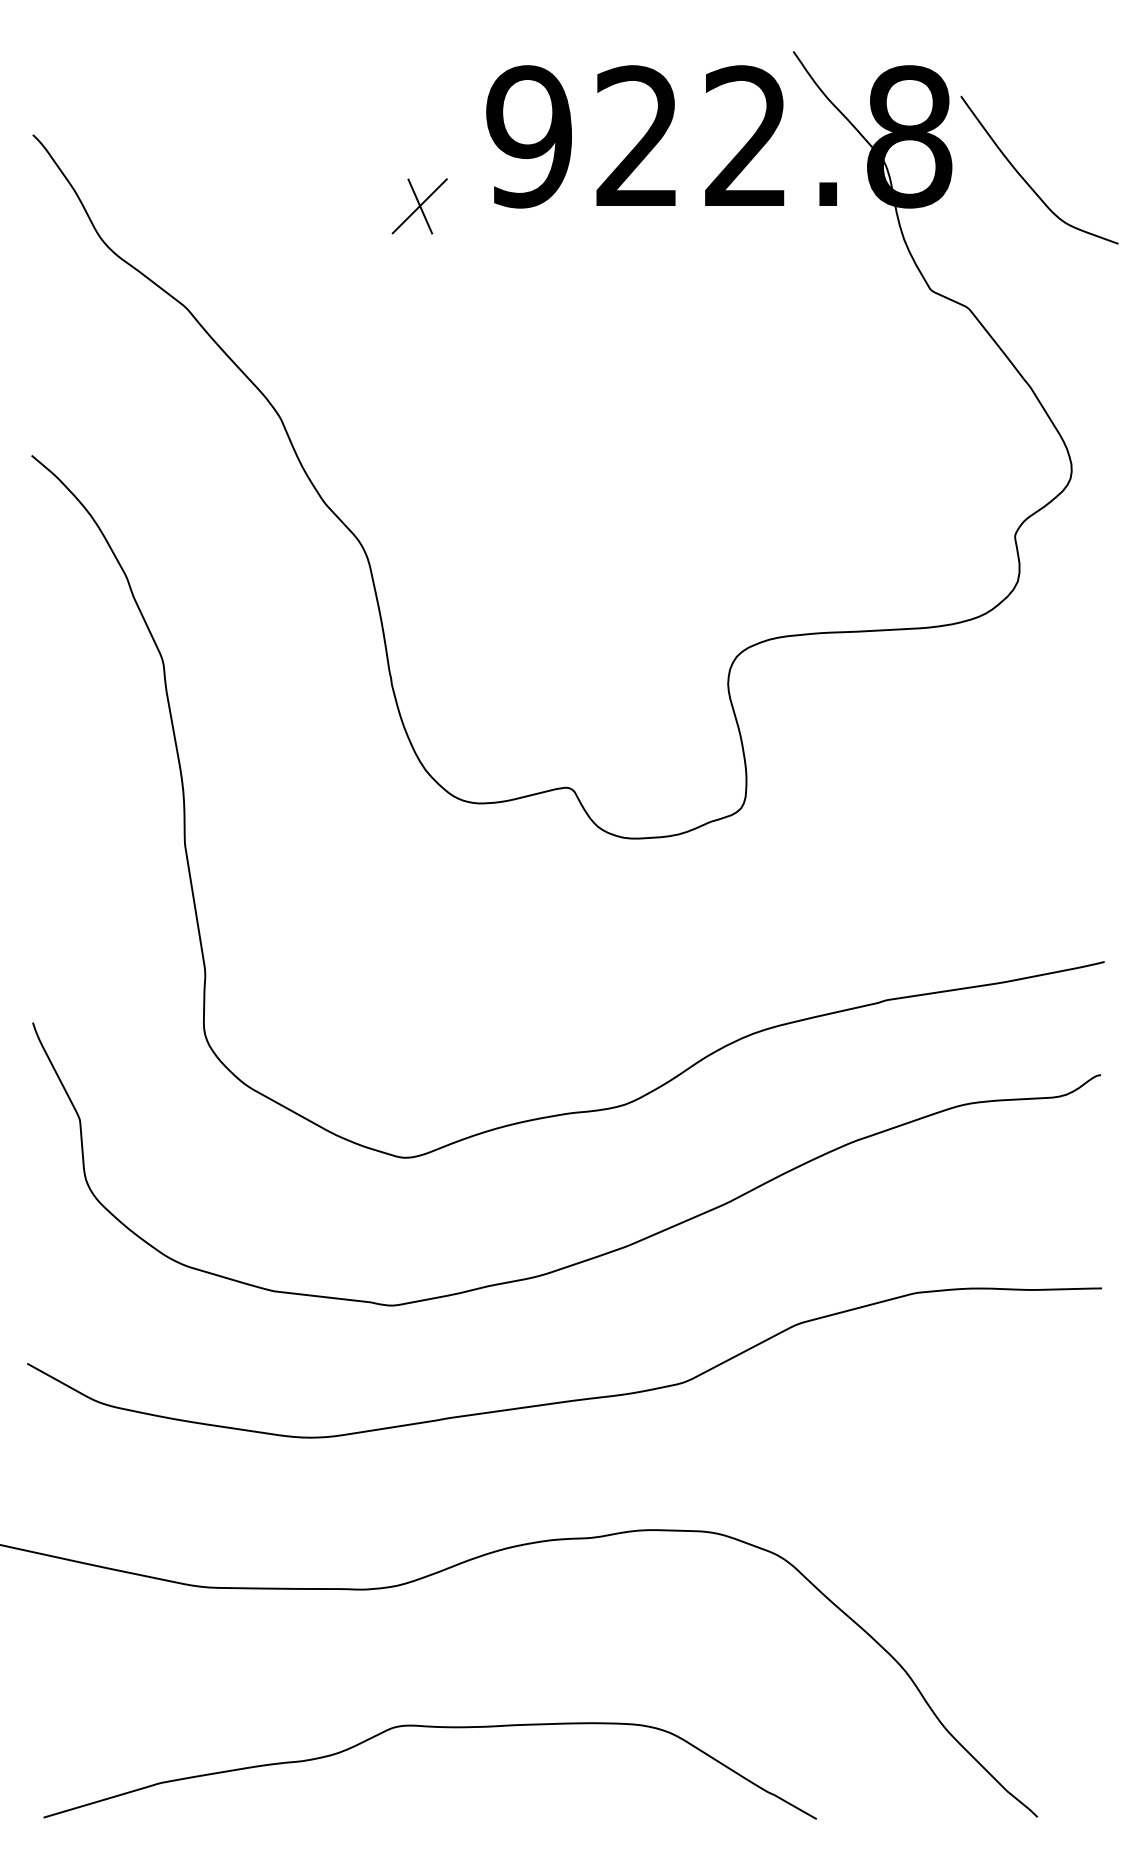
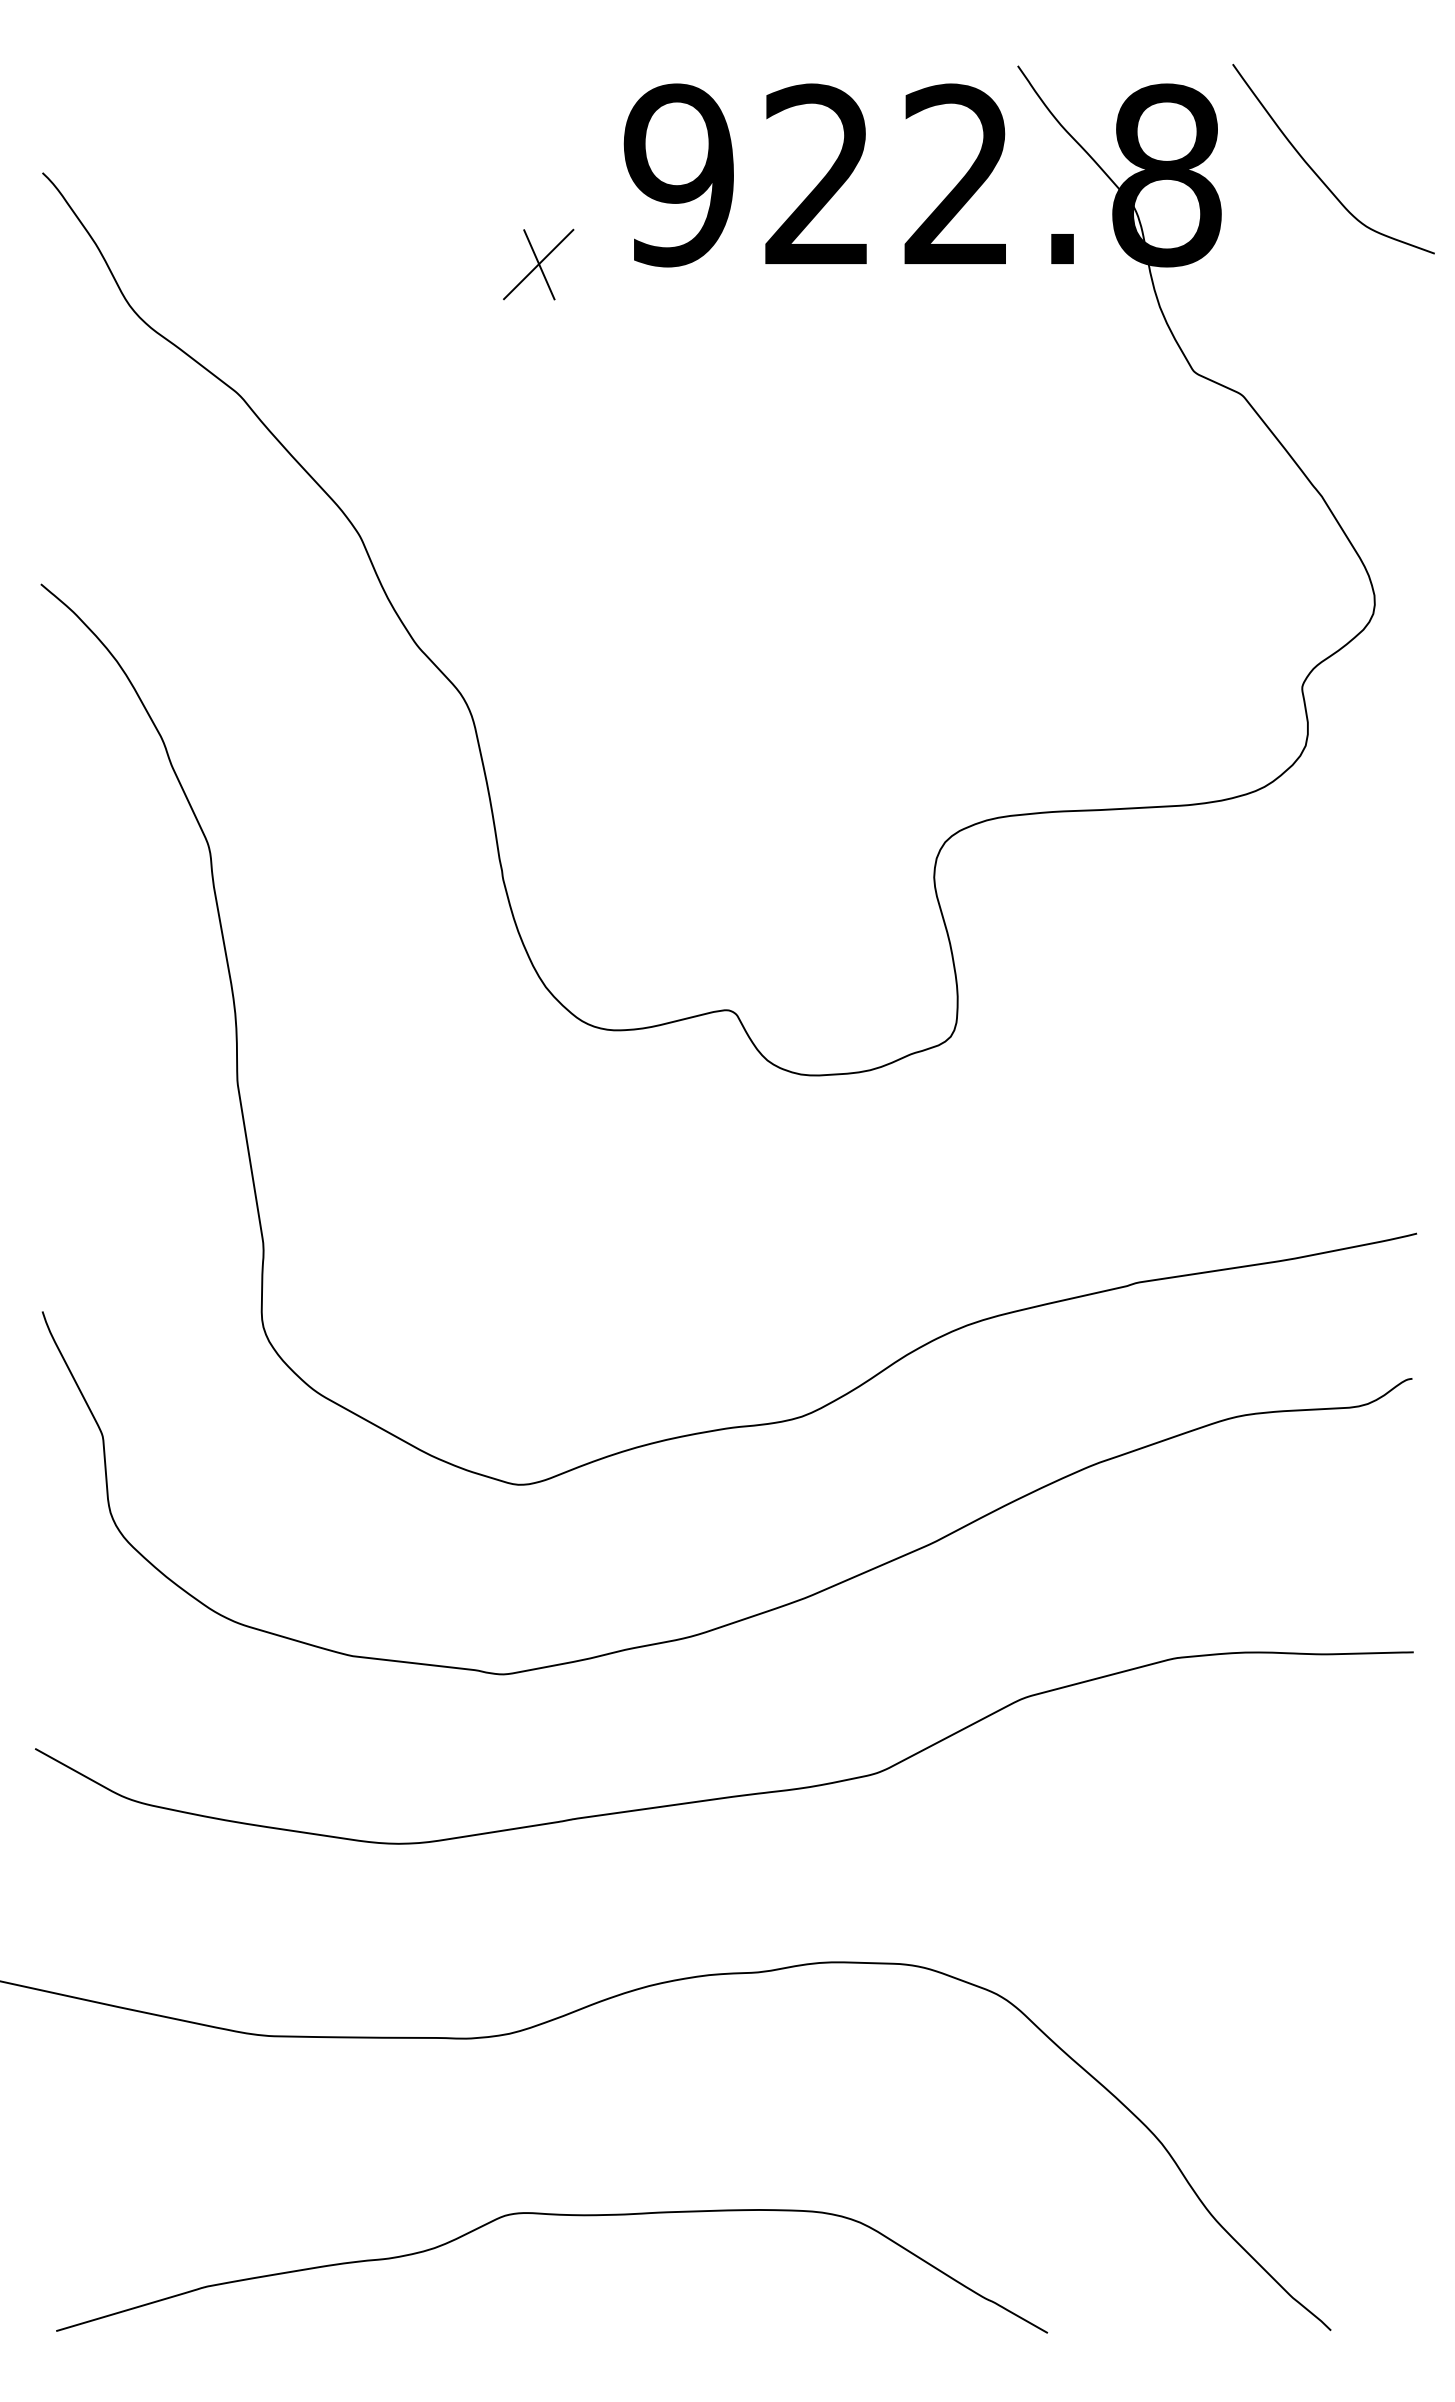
curve: (1027, 182) -> (1317, 174), moved

